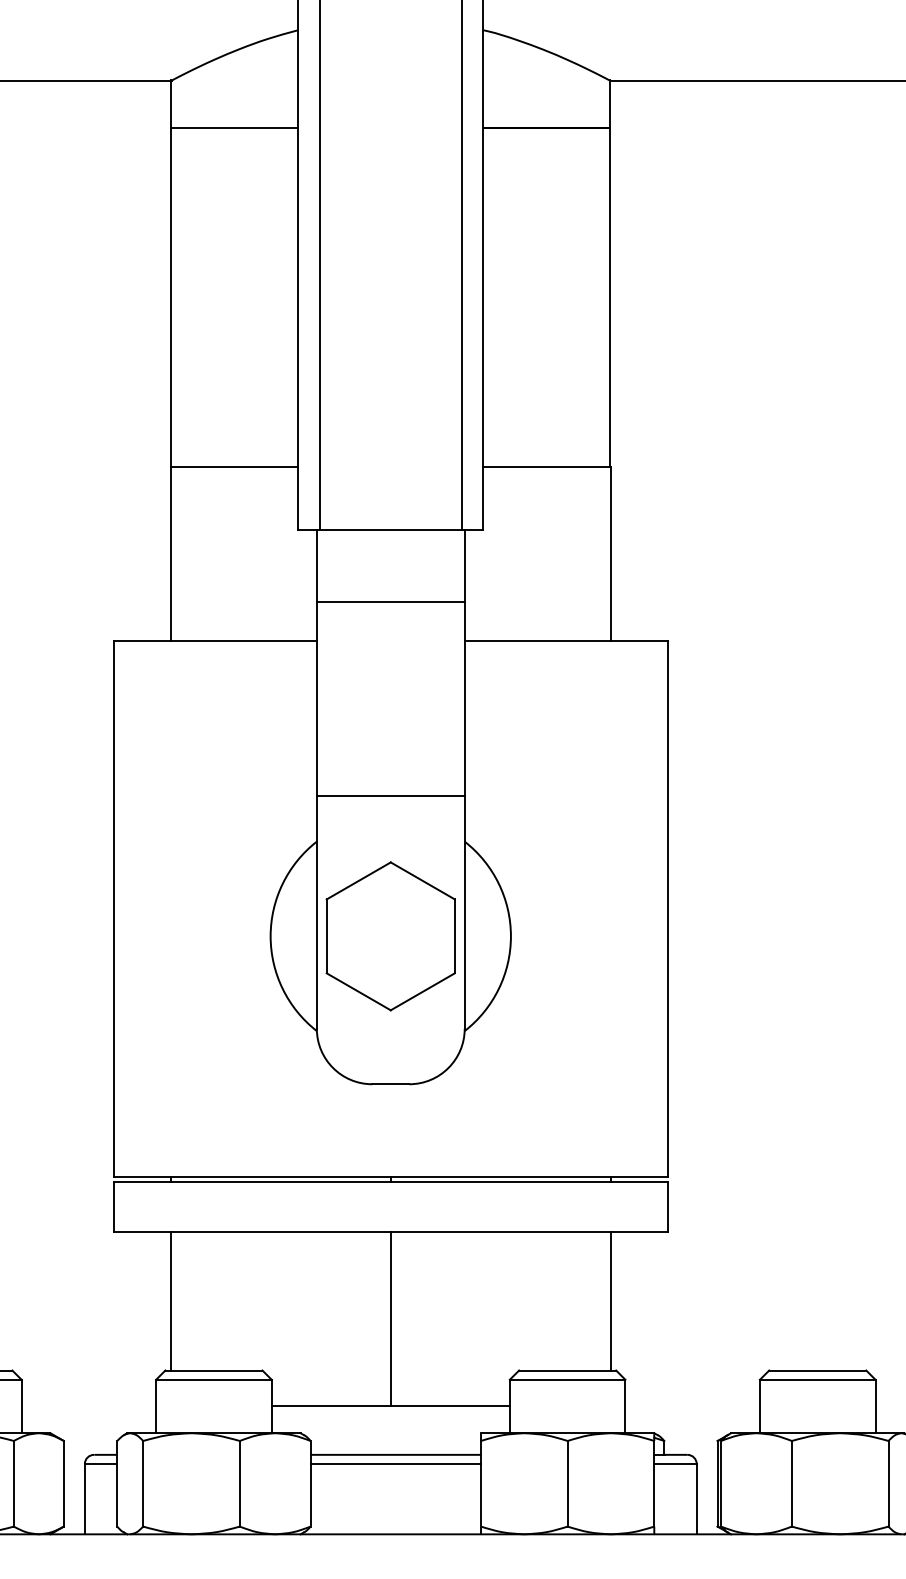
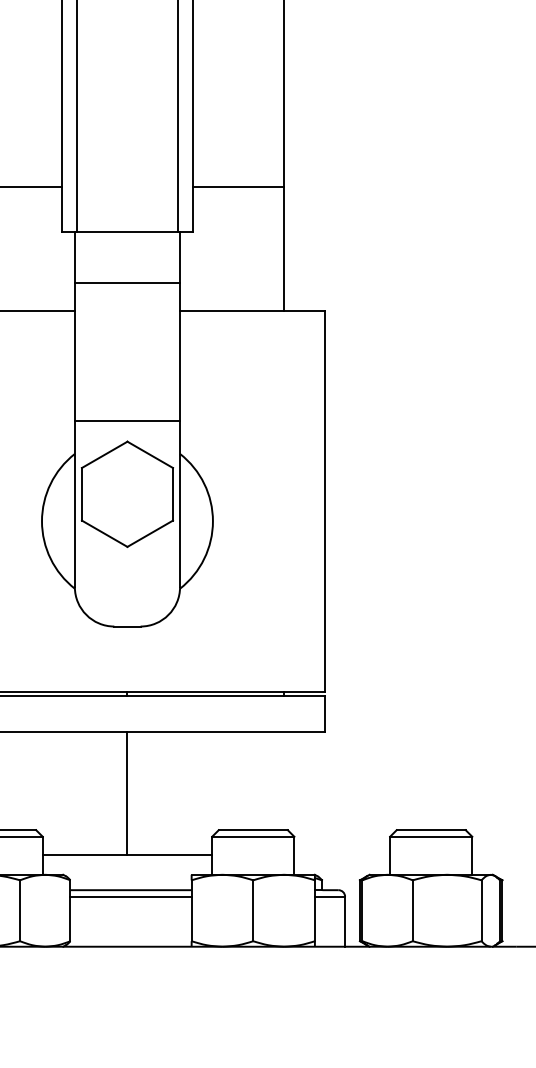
part: (390, 936) -> (127, 494), moved
line: (610, 1301) -> (283, 781), removed

